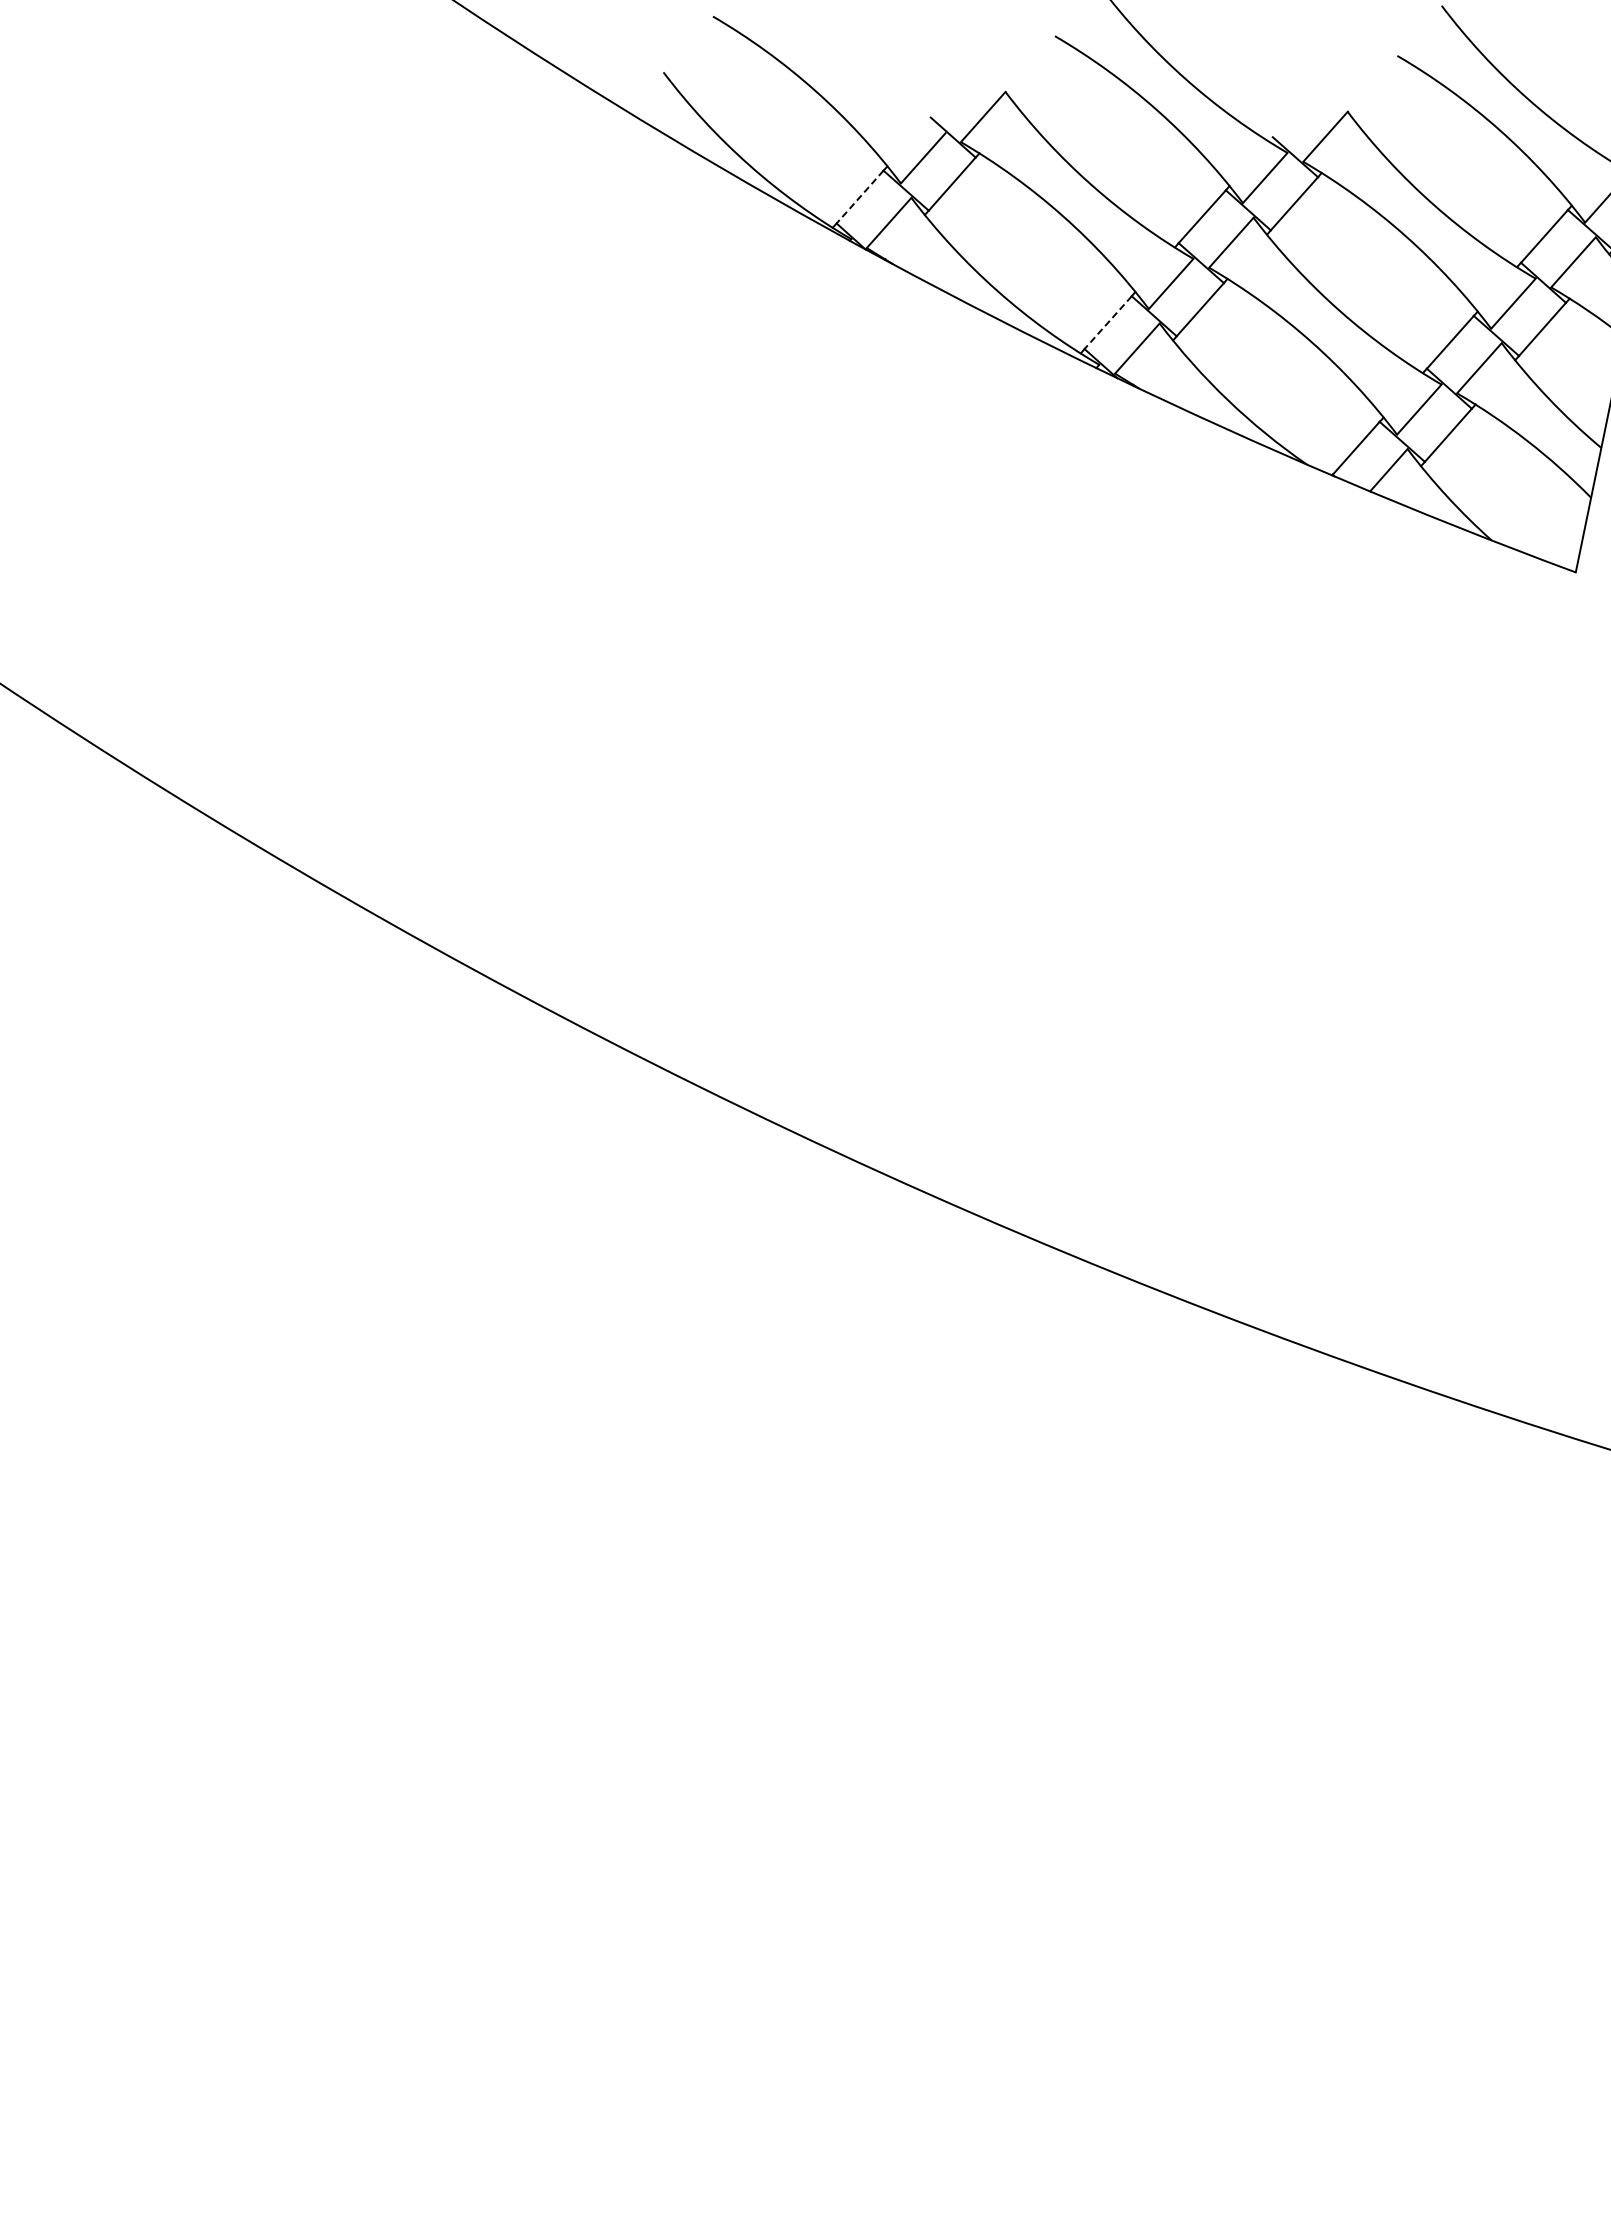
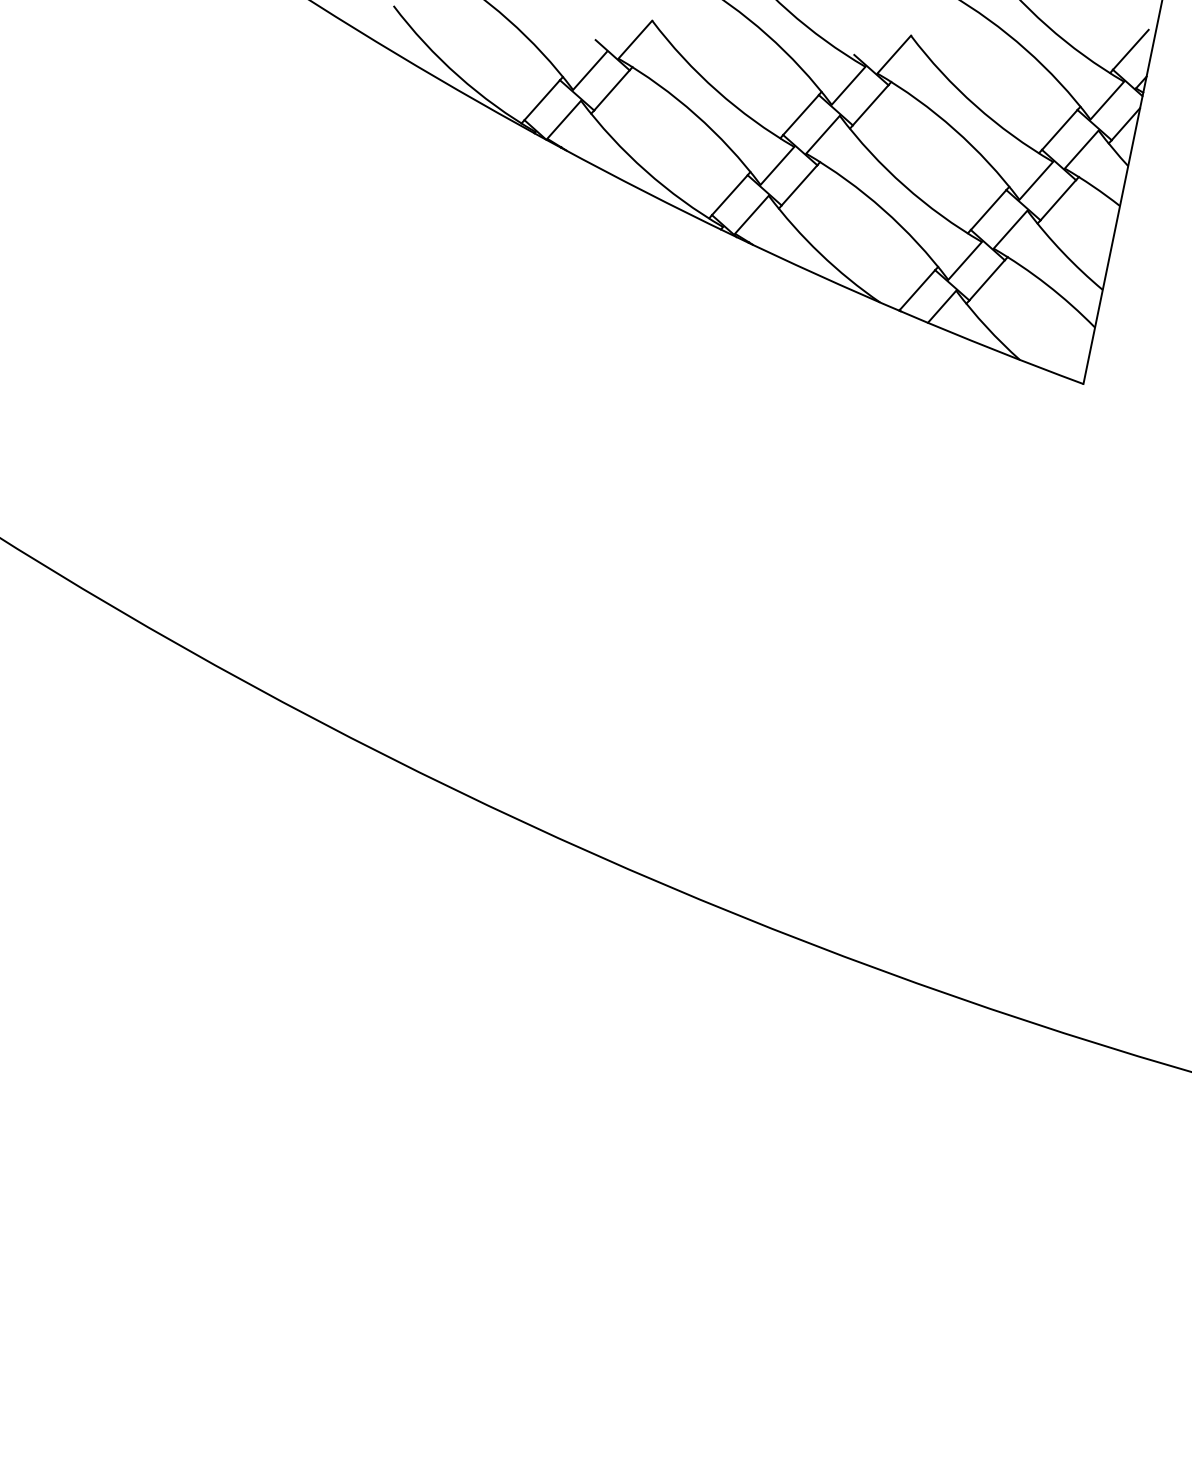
line: (859, 197) -> (541, 100), dashed -> solid
line: (1107, 323) -> (729, 195), dashed -> solid

